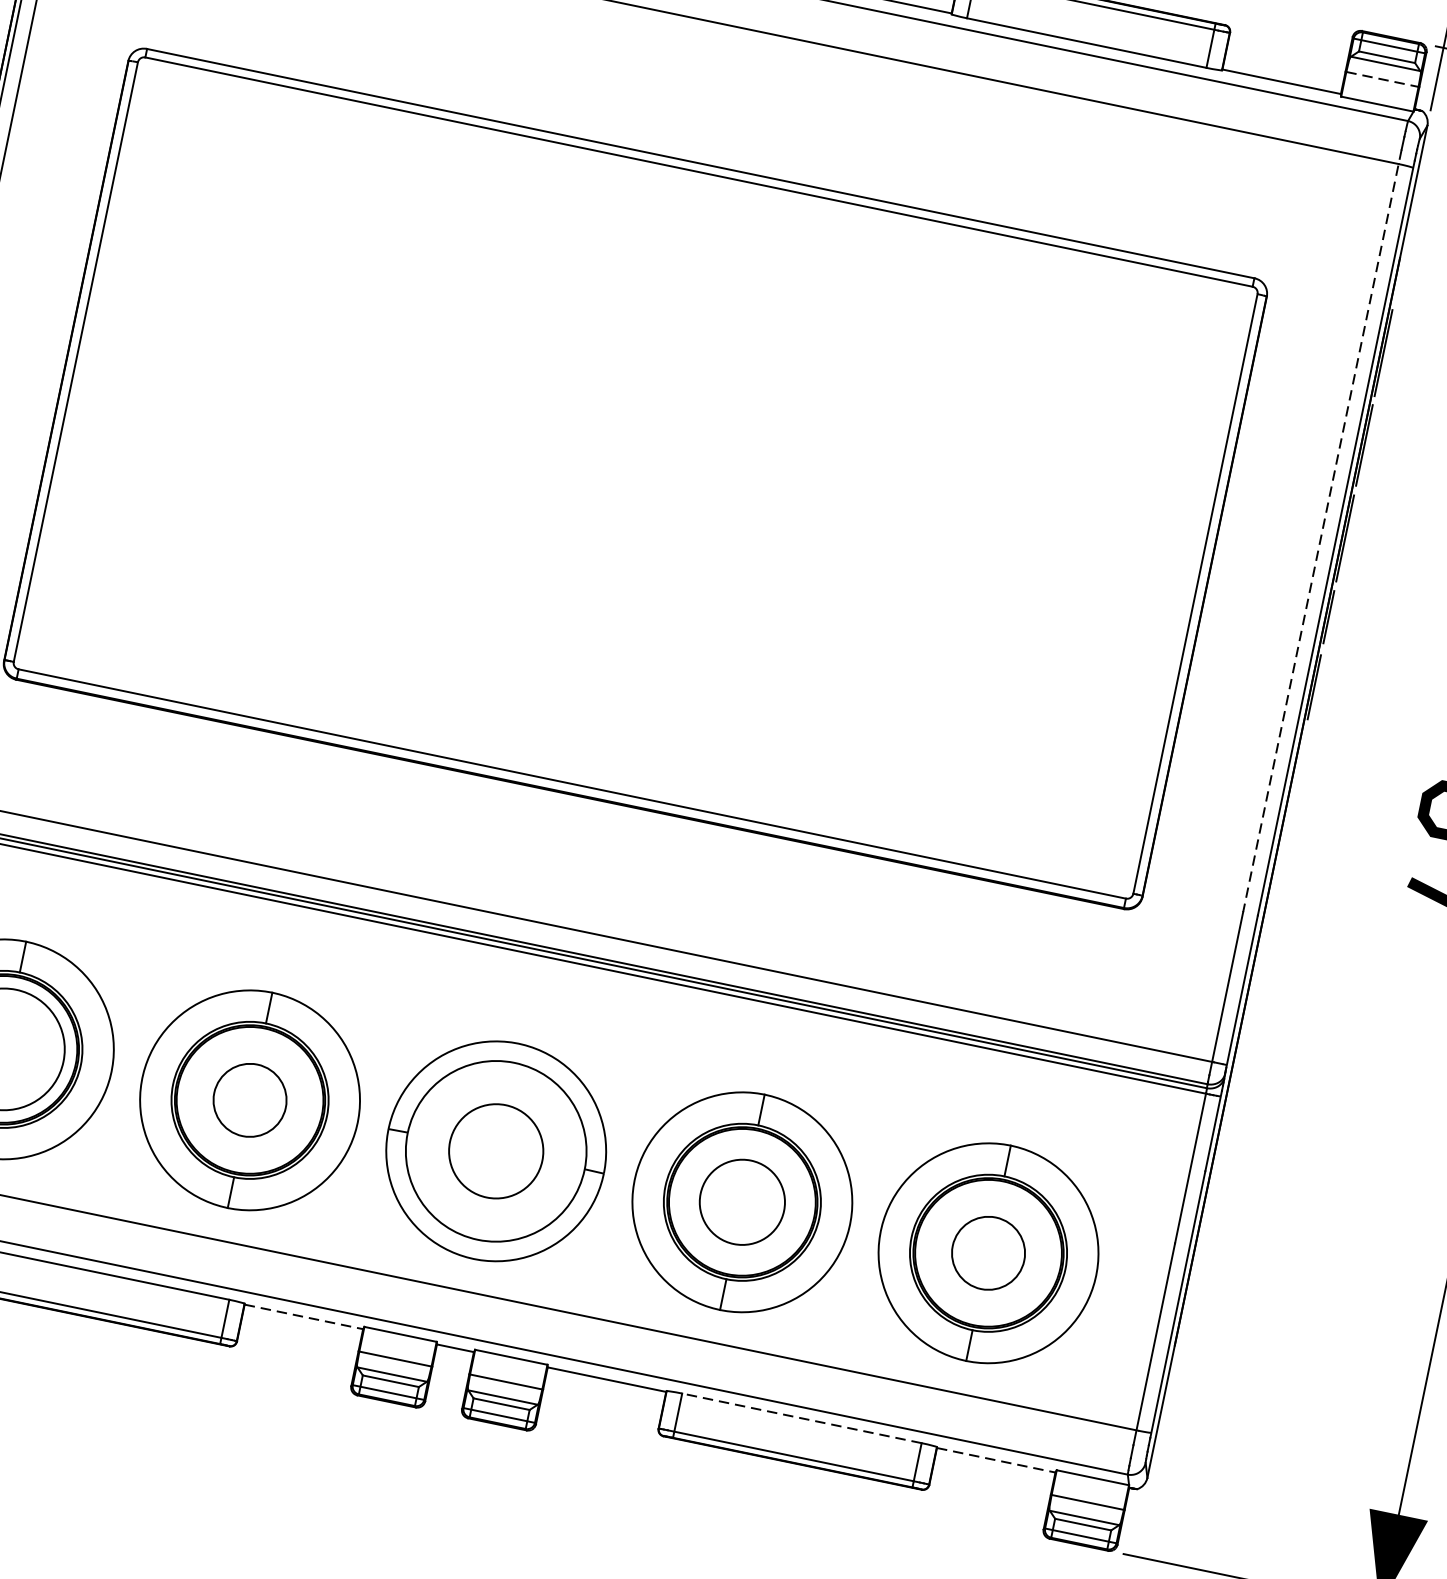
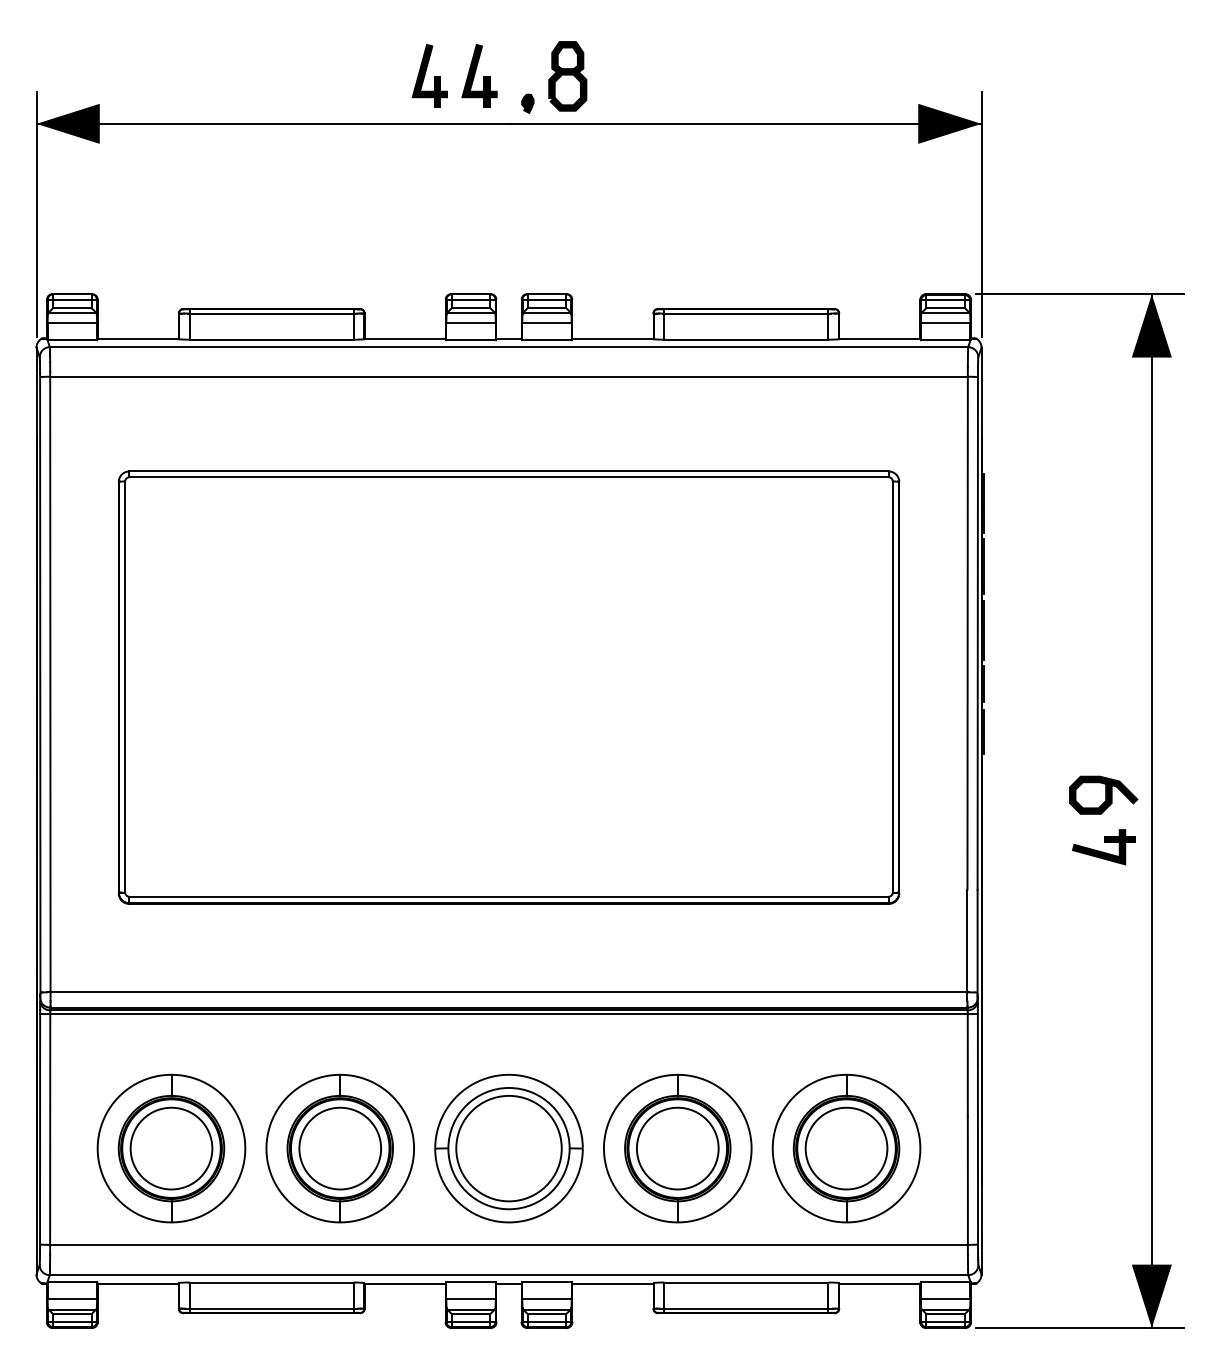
line: (1382, 79) -> (945, 323), dashed -> solid
line: (1322, 531) -> (967, 628), dashed -> solid
circle: (250, 1100) -> (340, 1148), size x1.67
circle: (495, 1151) -> (508, 1148), size x1.67
circle: (742, 1202) -> (677, 1148), size x1.43
circle: (988, 1253) -> (846, 1148), size x1.67
line: (304, 1316) -> (405, 1283), dashed -> solid
line: (800, 1418) -> (745, 1282), dashed -> solid
line: (995, 1460) -> (879, 1283), dashed -> solid

